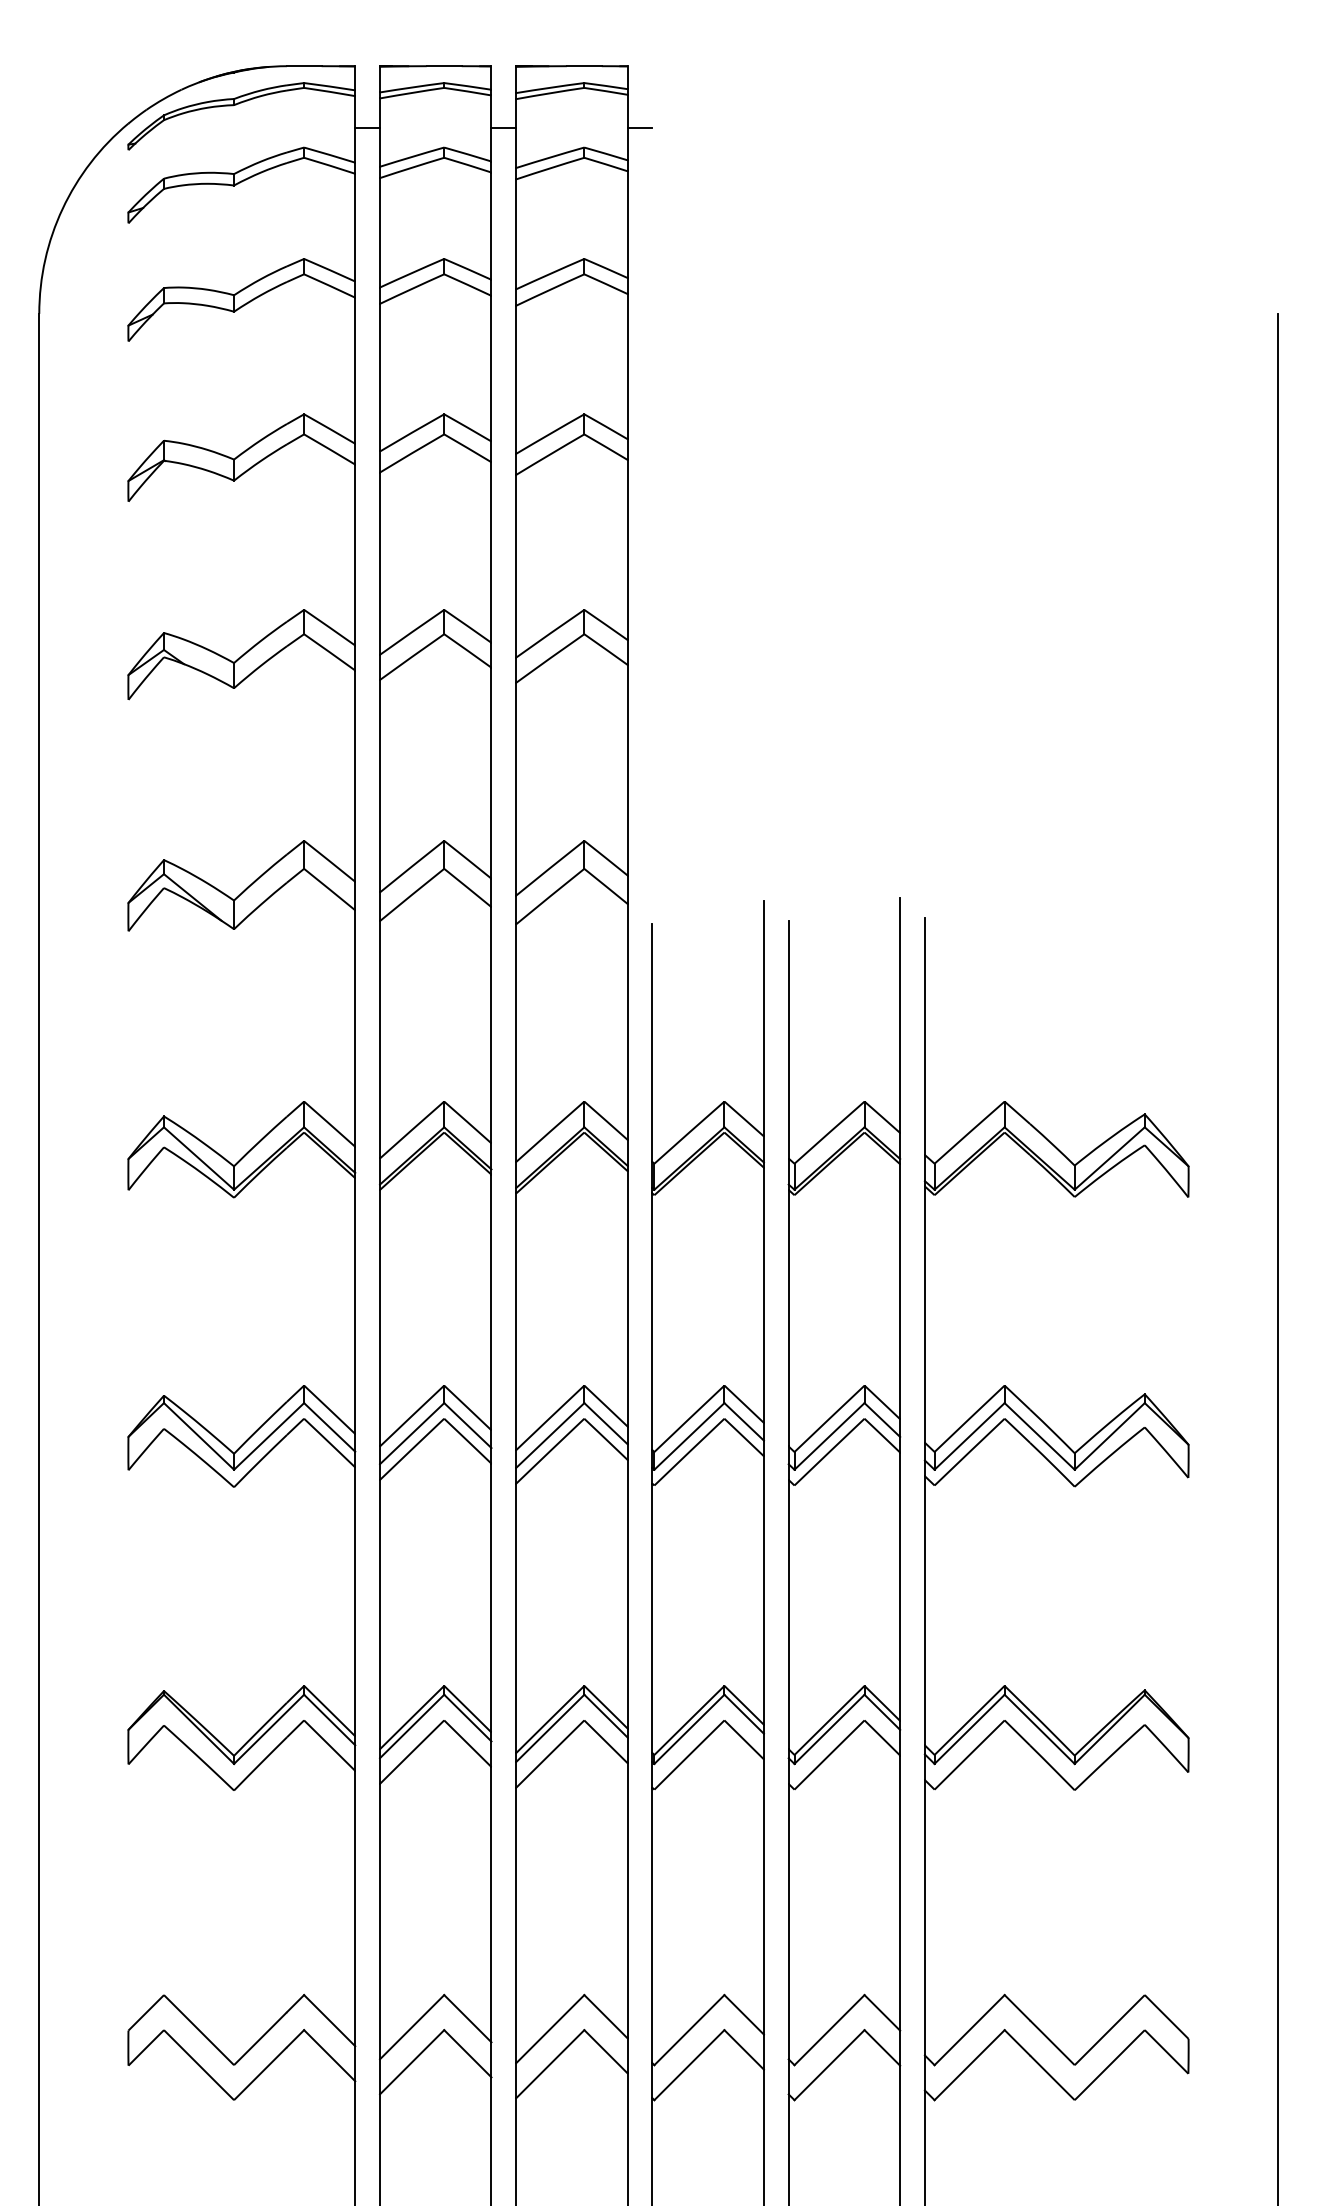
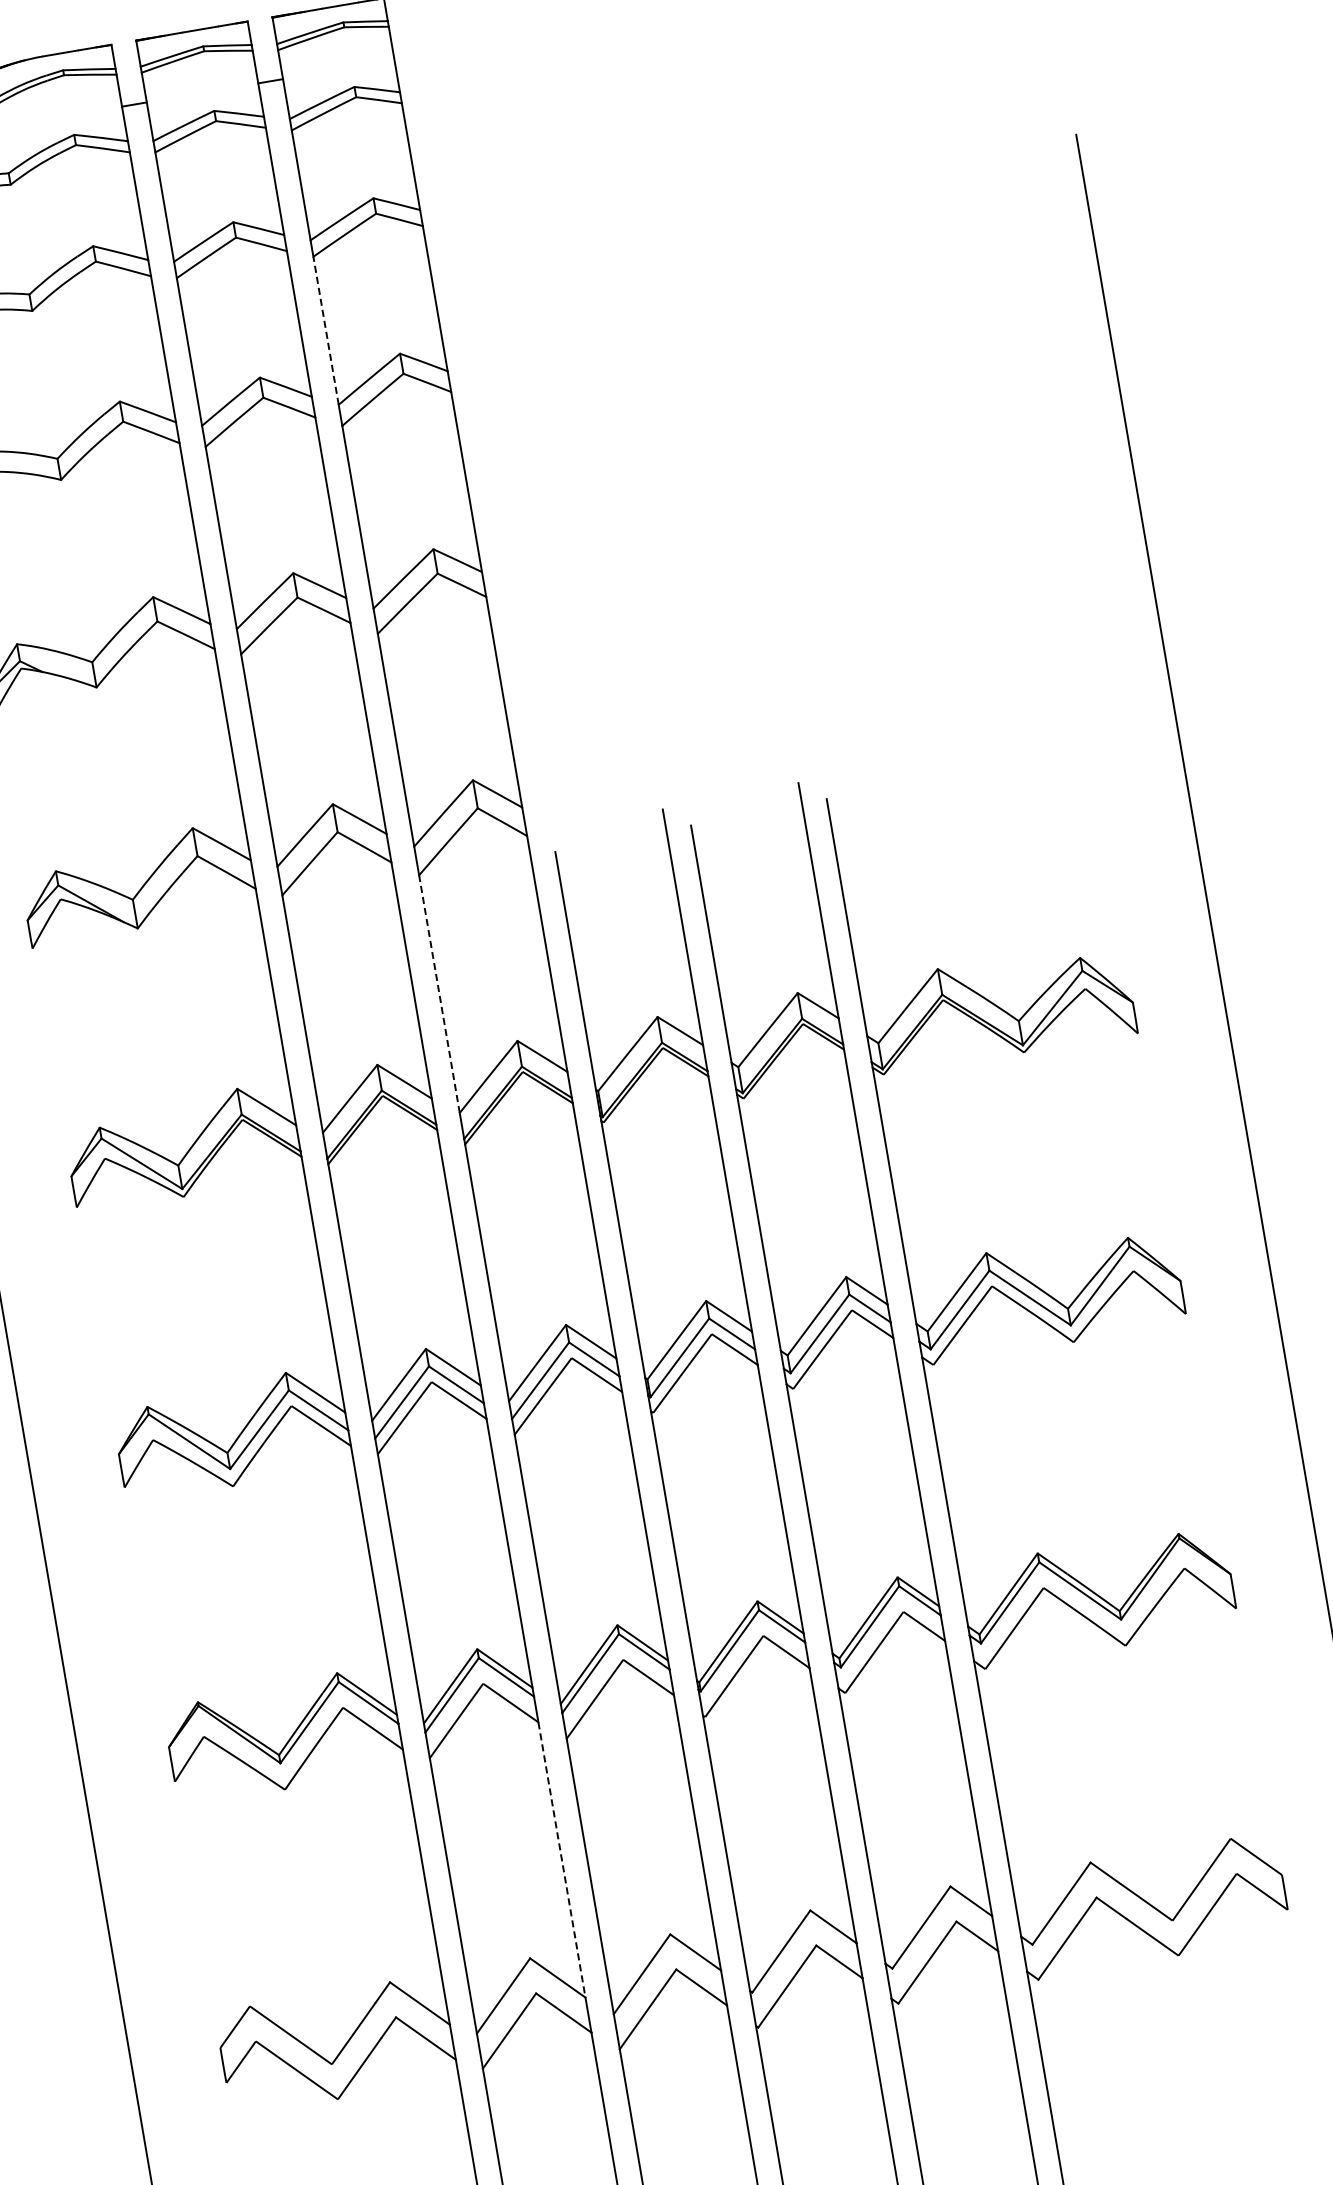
line: (639, 128) -> (406, 58), removed
line: (516, 379) -> (326, 330), solid -> dashed
line: (516, 1043) -> (439, 994), solid -> dashed
line: (491, 1904) -> (561, 1859), solid -> dashed

